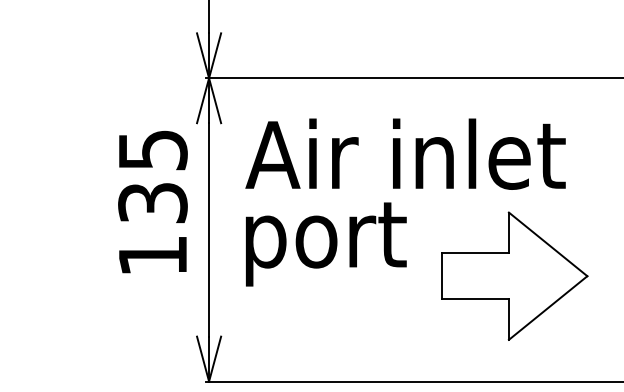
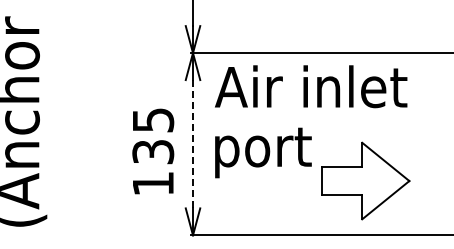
text: (406, 153) -> (311, 86), moved
text: (153, 202) -> (153, 151), moved
line: (209, 228) -> (193, 143), solid -> dashed
part: (514, 275) -> (365, 180), moved

